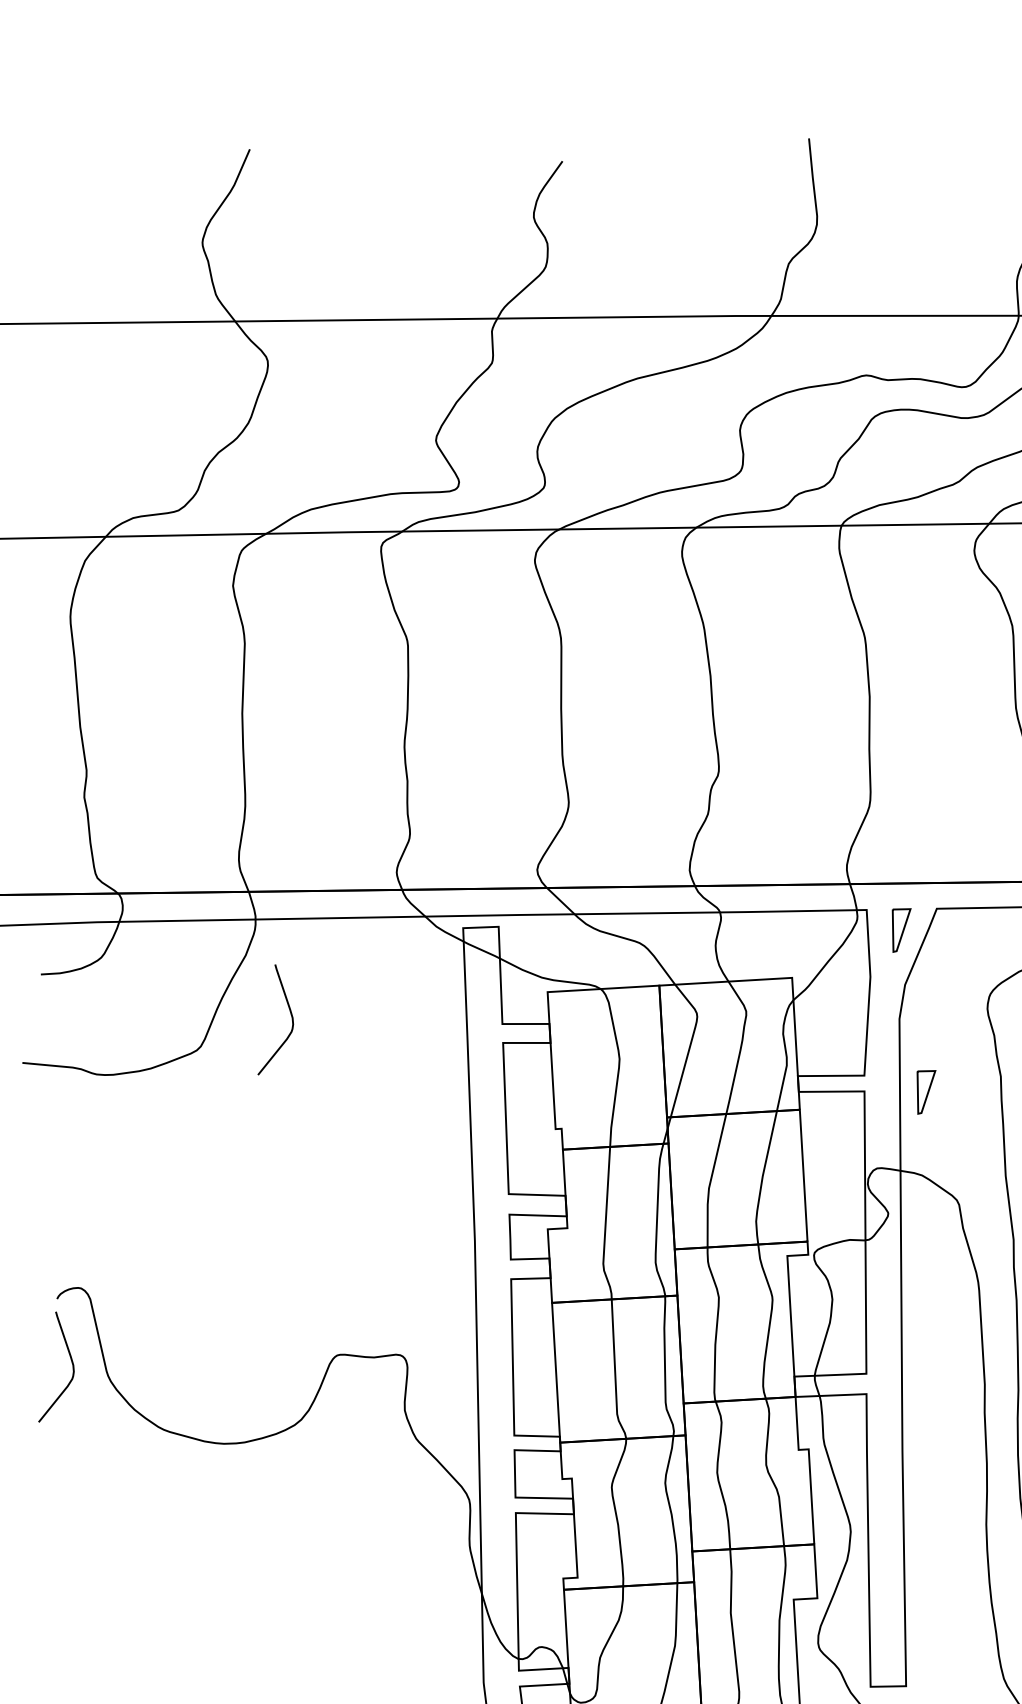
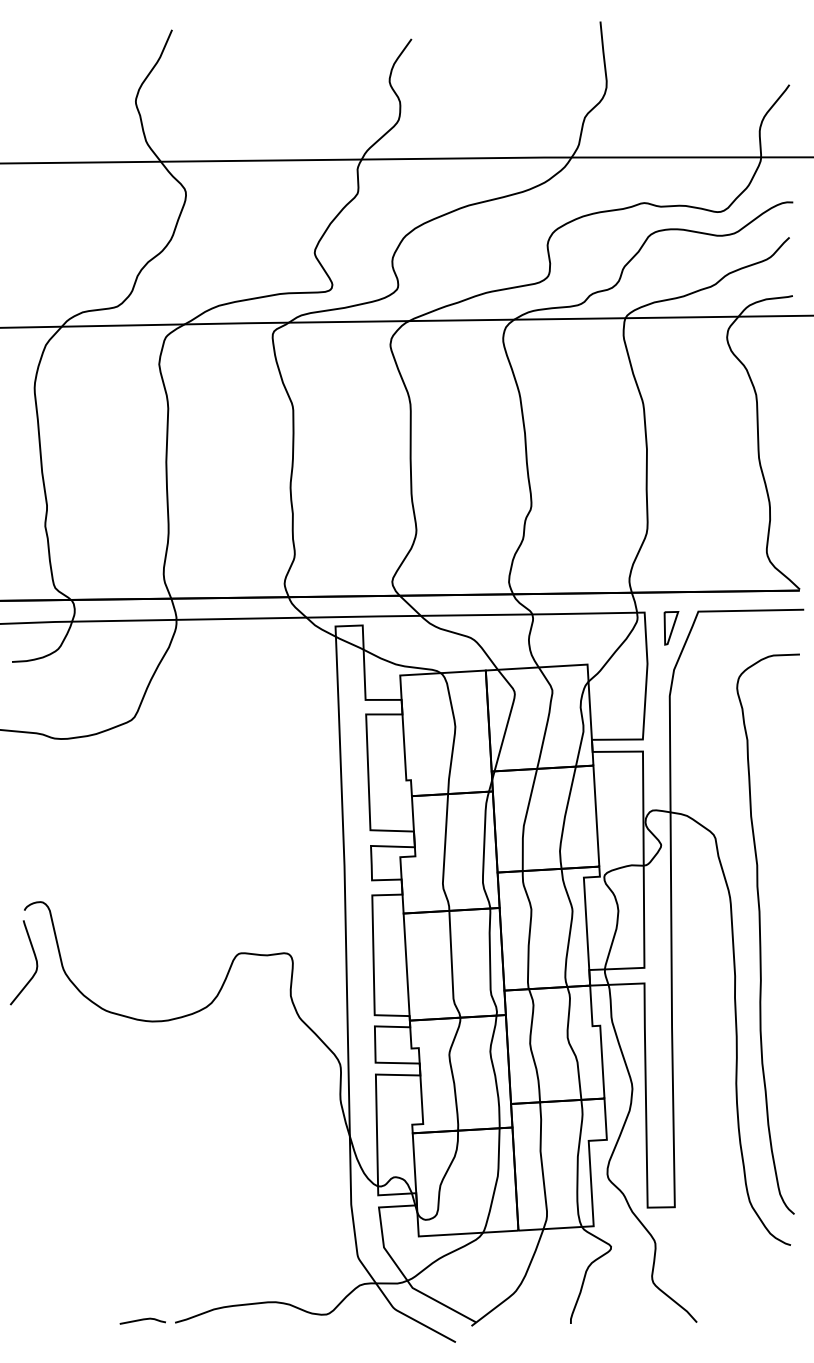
curve: (289, 1013) -> (202, 691), removed
part: (926, 1092) -> (690, 752), removed

